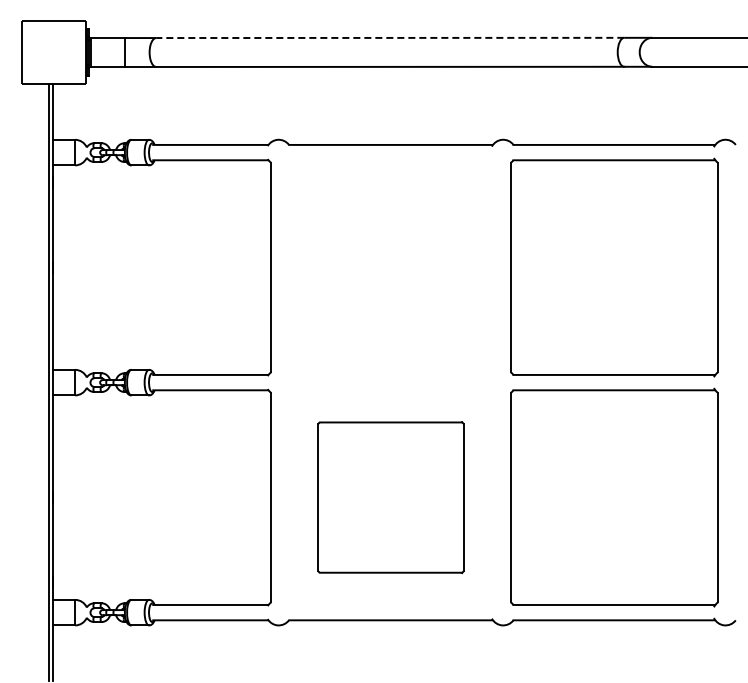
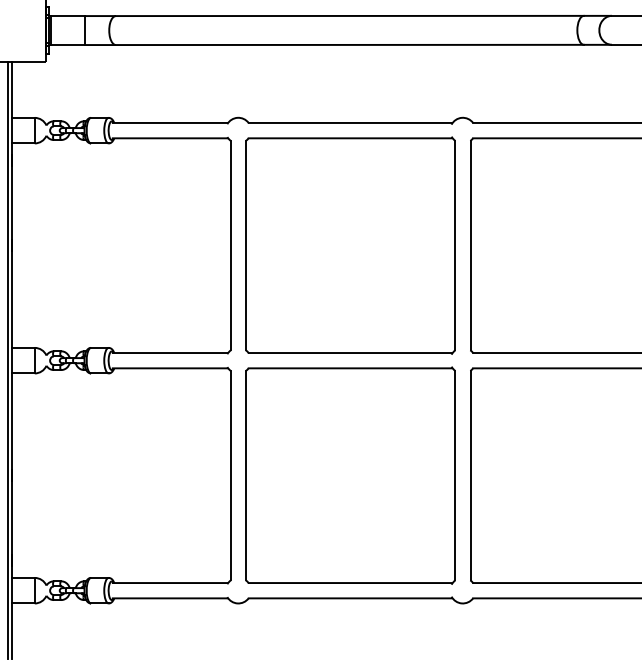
line: (389, 37) -> (349, 15), dashed -> solid
part: (390, 267) -> (350, 245), added
part: (390, 497) -> (350, 475), size x1.43

